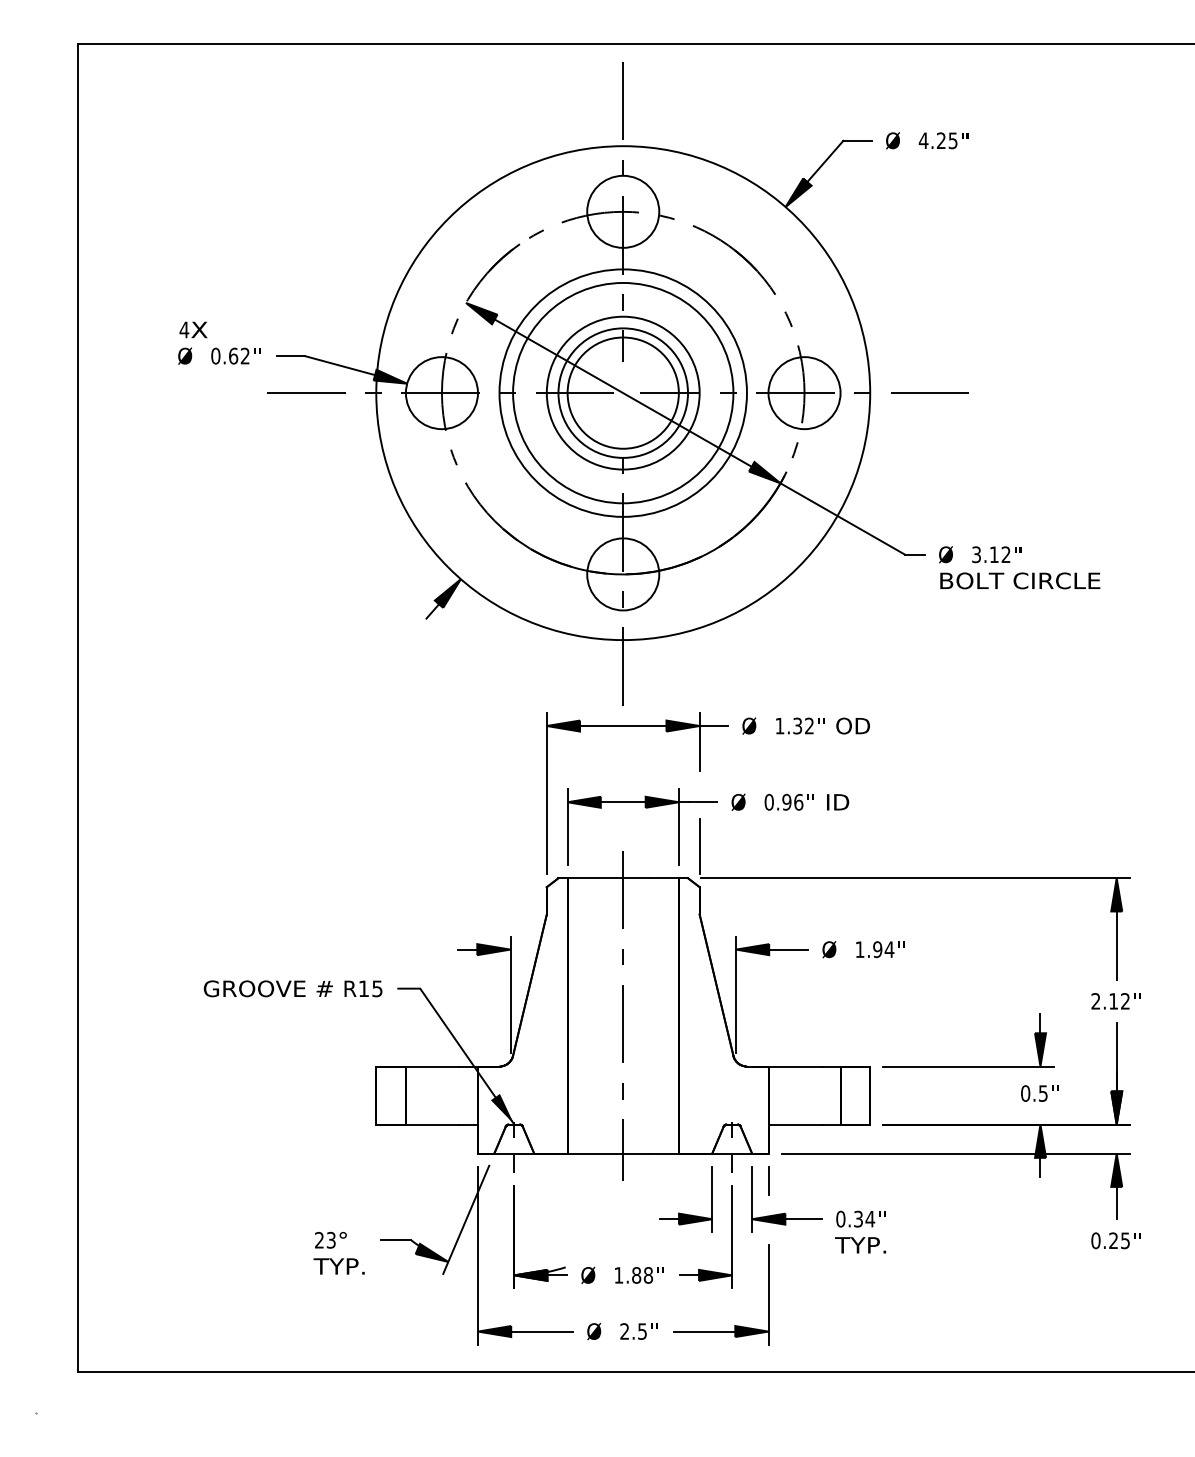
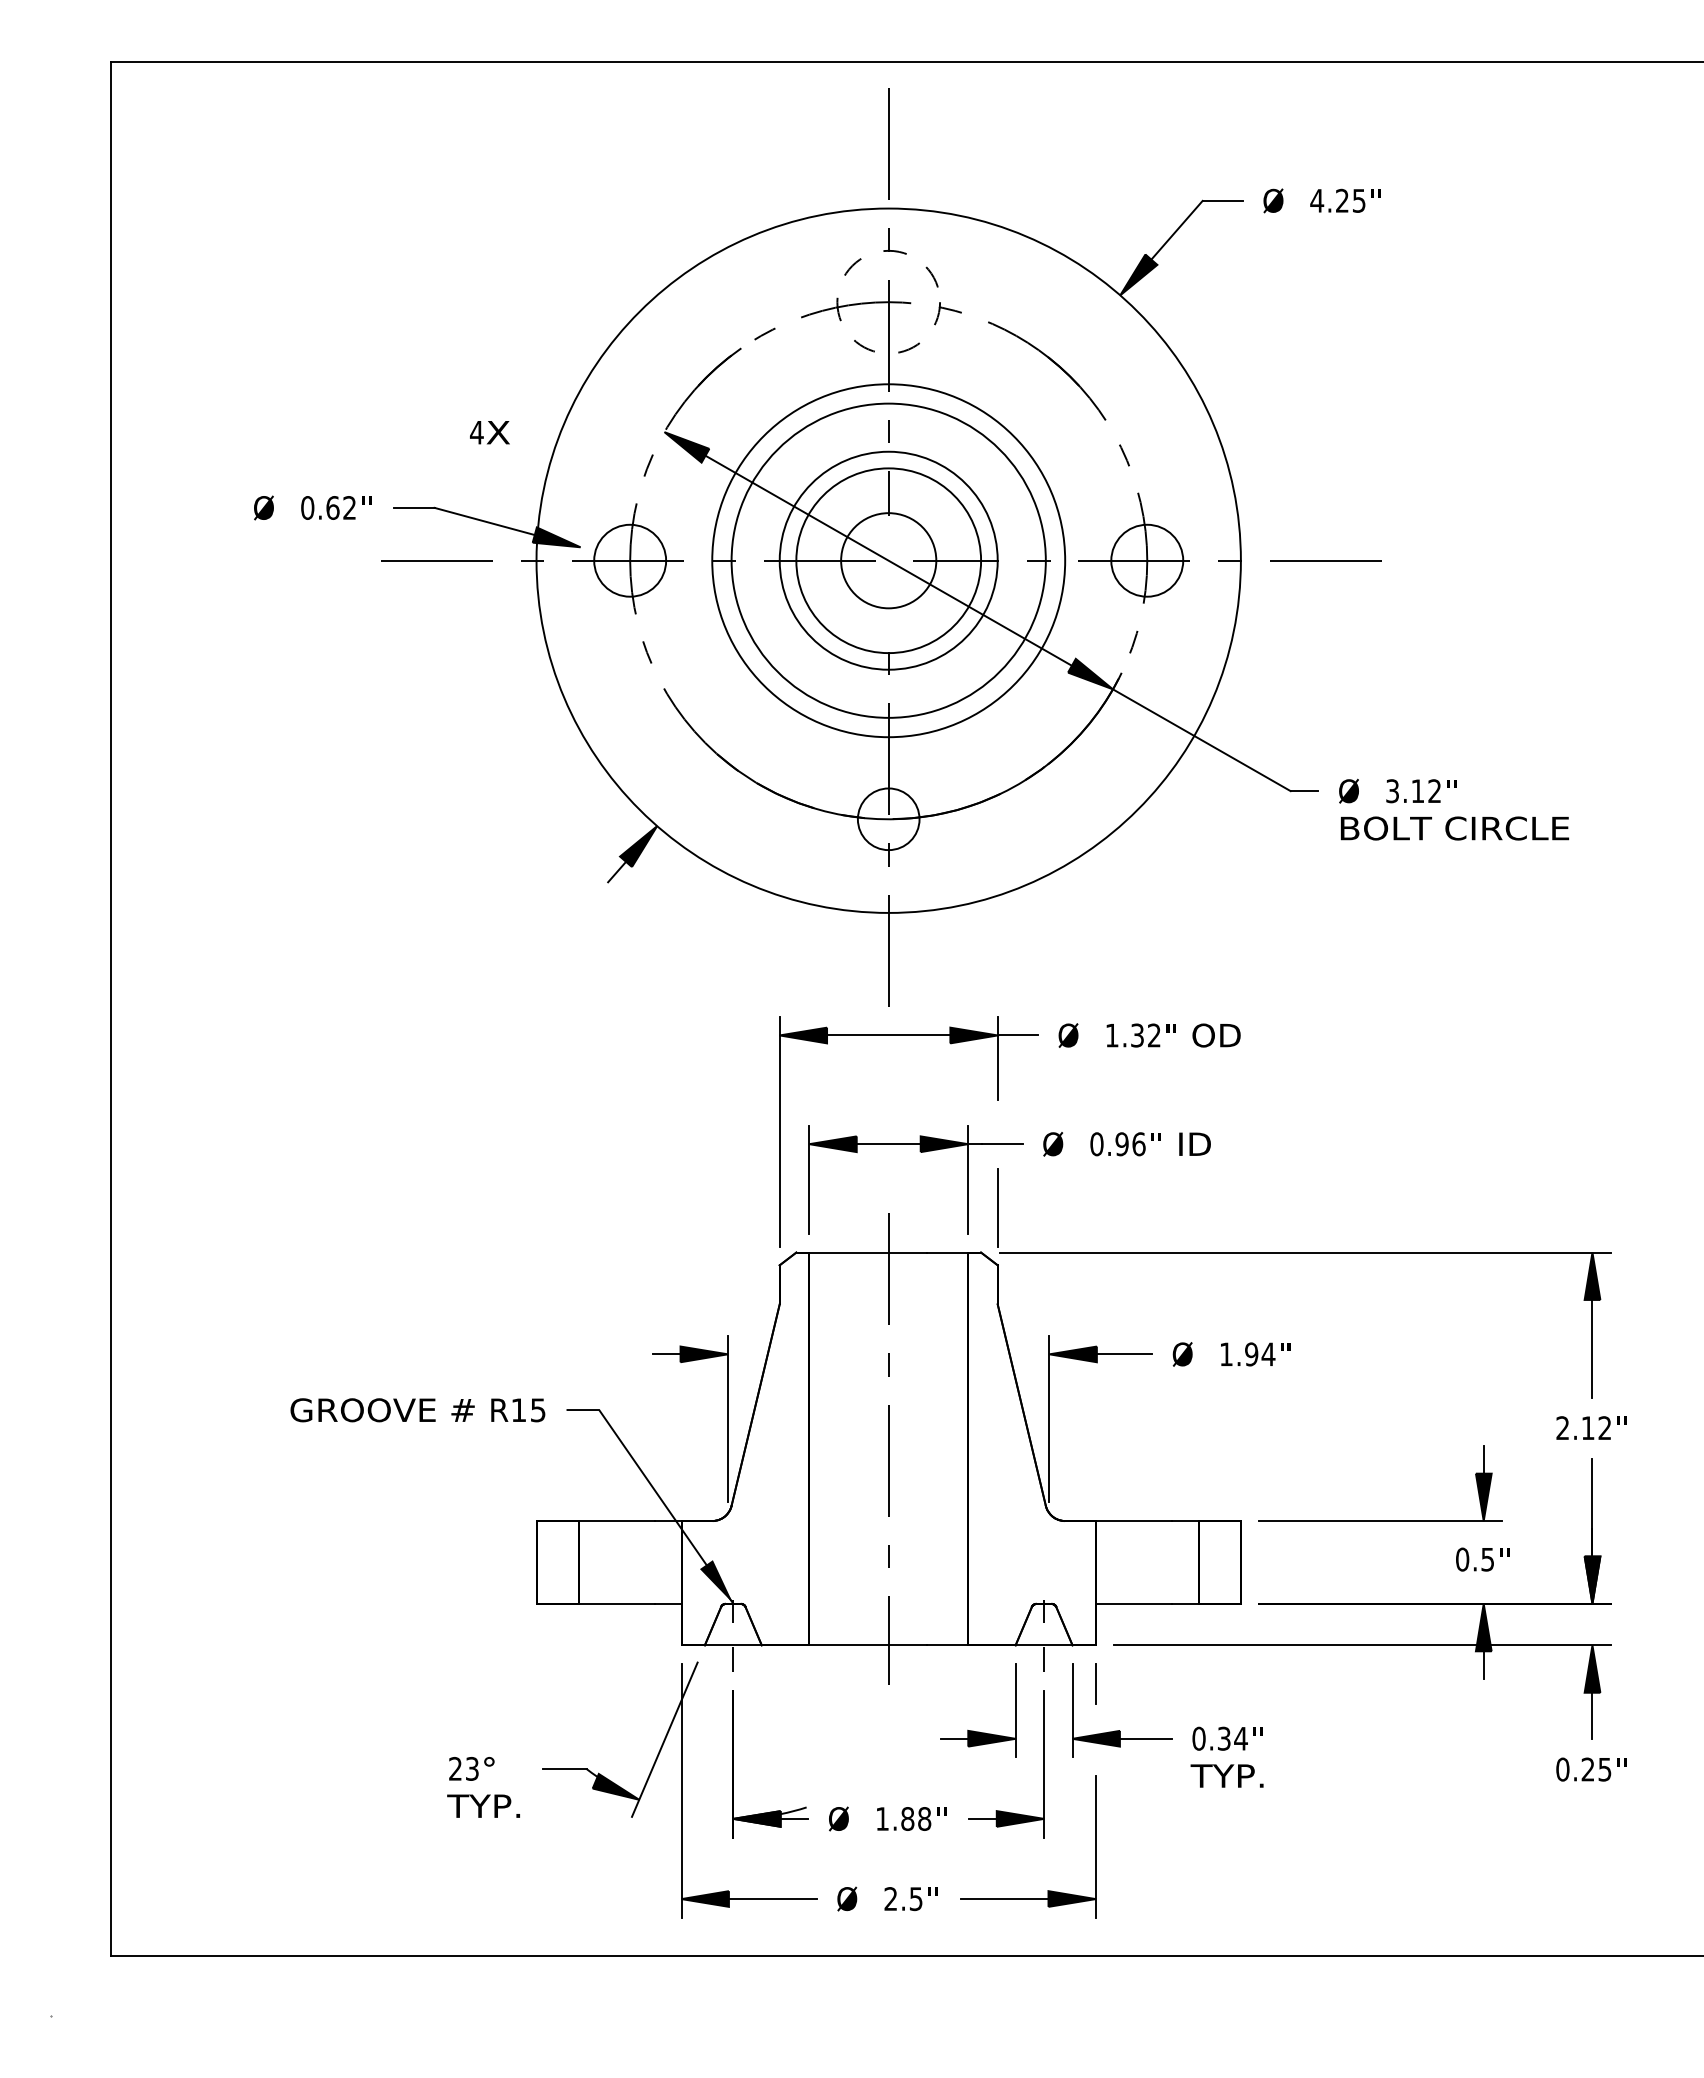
circle: (623, 211) -> (888, 301), solid -> dashed
text: (193, 329) -> (489, 432), moved
circle: (441, 392) -> (629, 560), size x0.7
circle: (623, 392) -> (888, 560), size x0.6
circle: (804, 392) -> (1146, 560), size x0.7
circle: (623, 573) -> (888, 818), size x0.6

